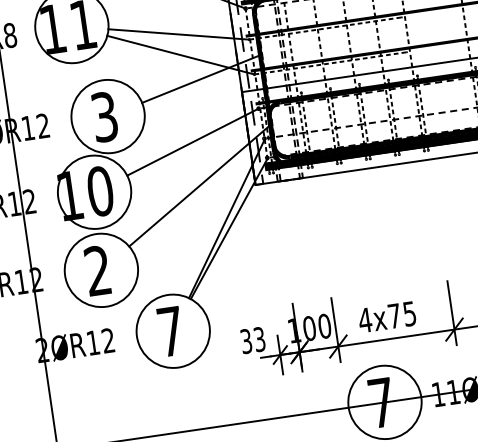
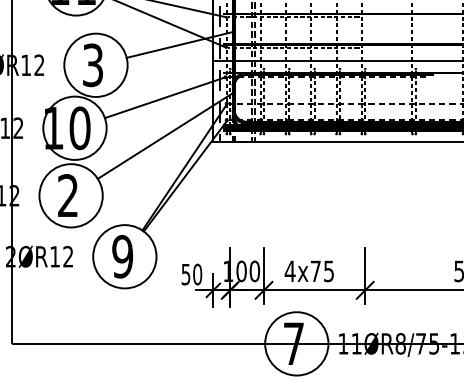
text: (170, 331) -> (122, 256), 7 -> 9
text: (253, 340) -> (192, 274), 33 -> 50

